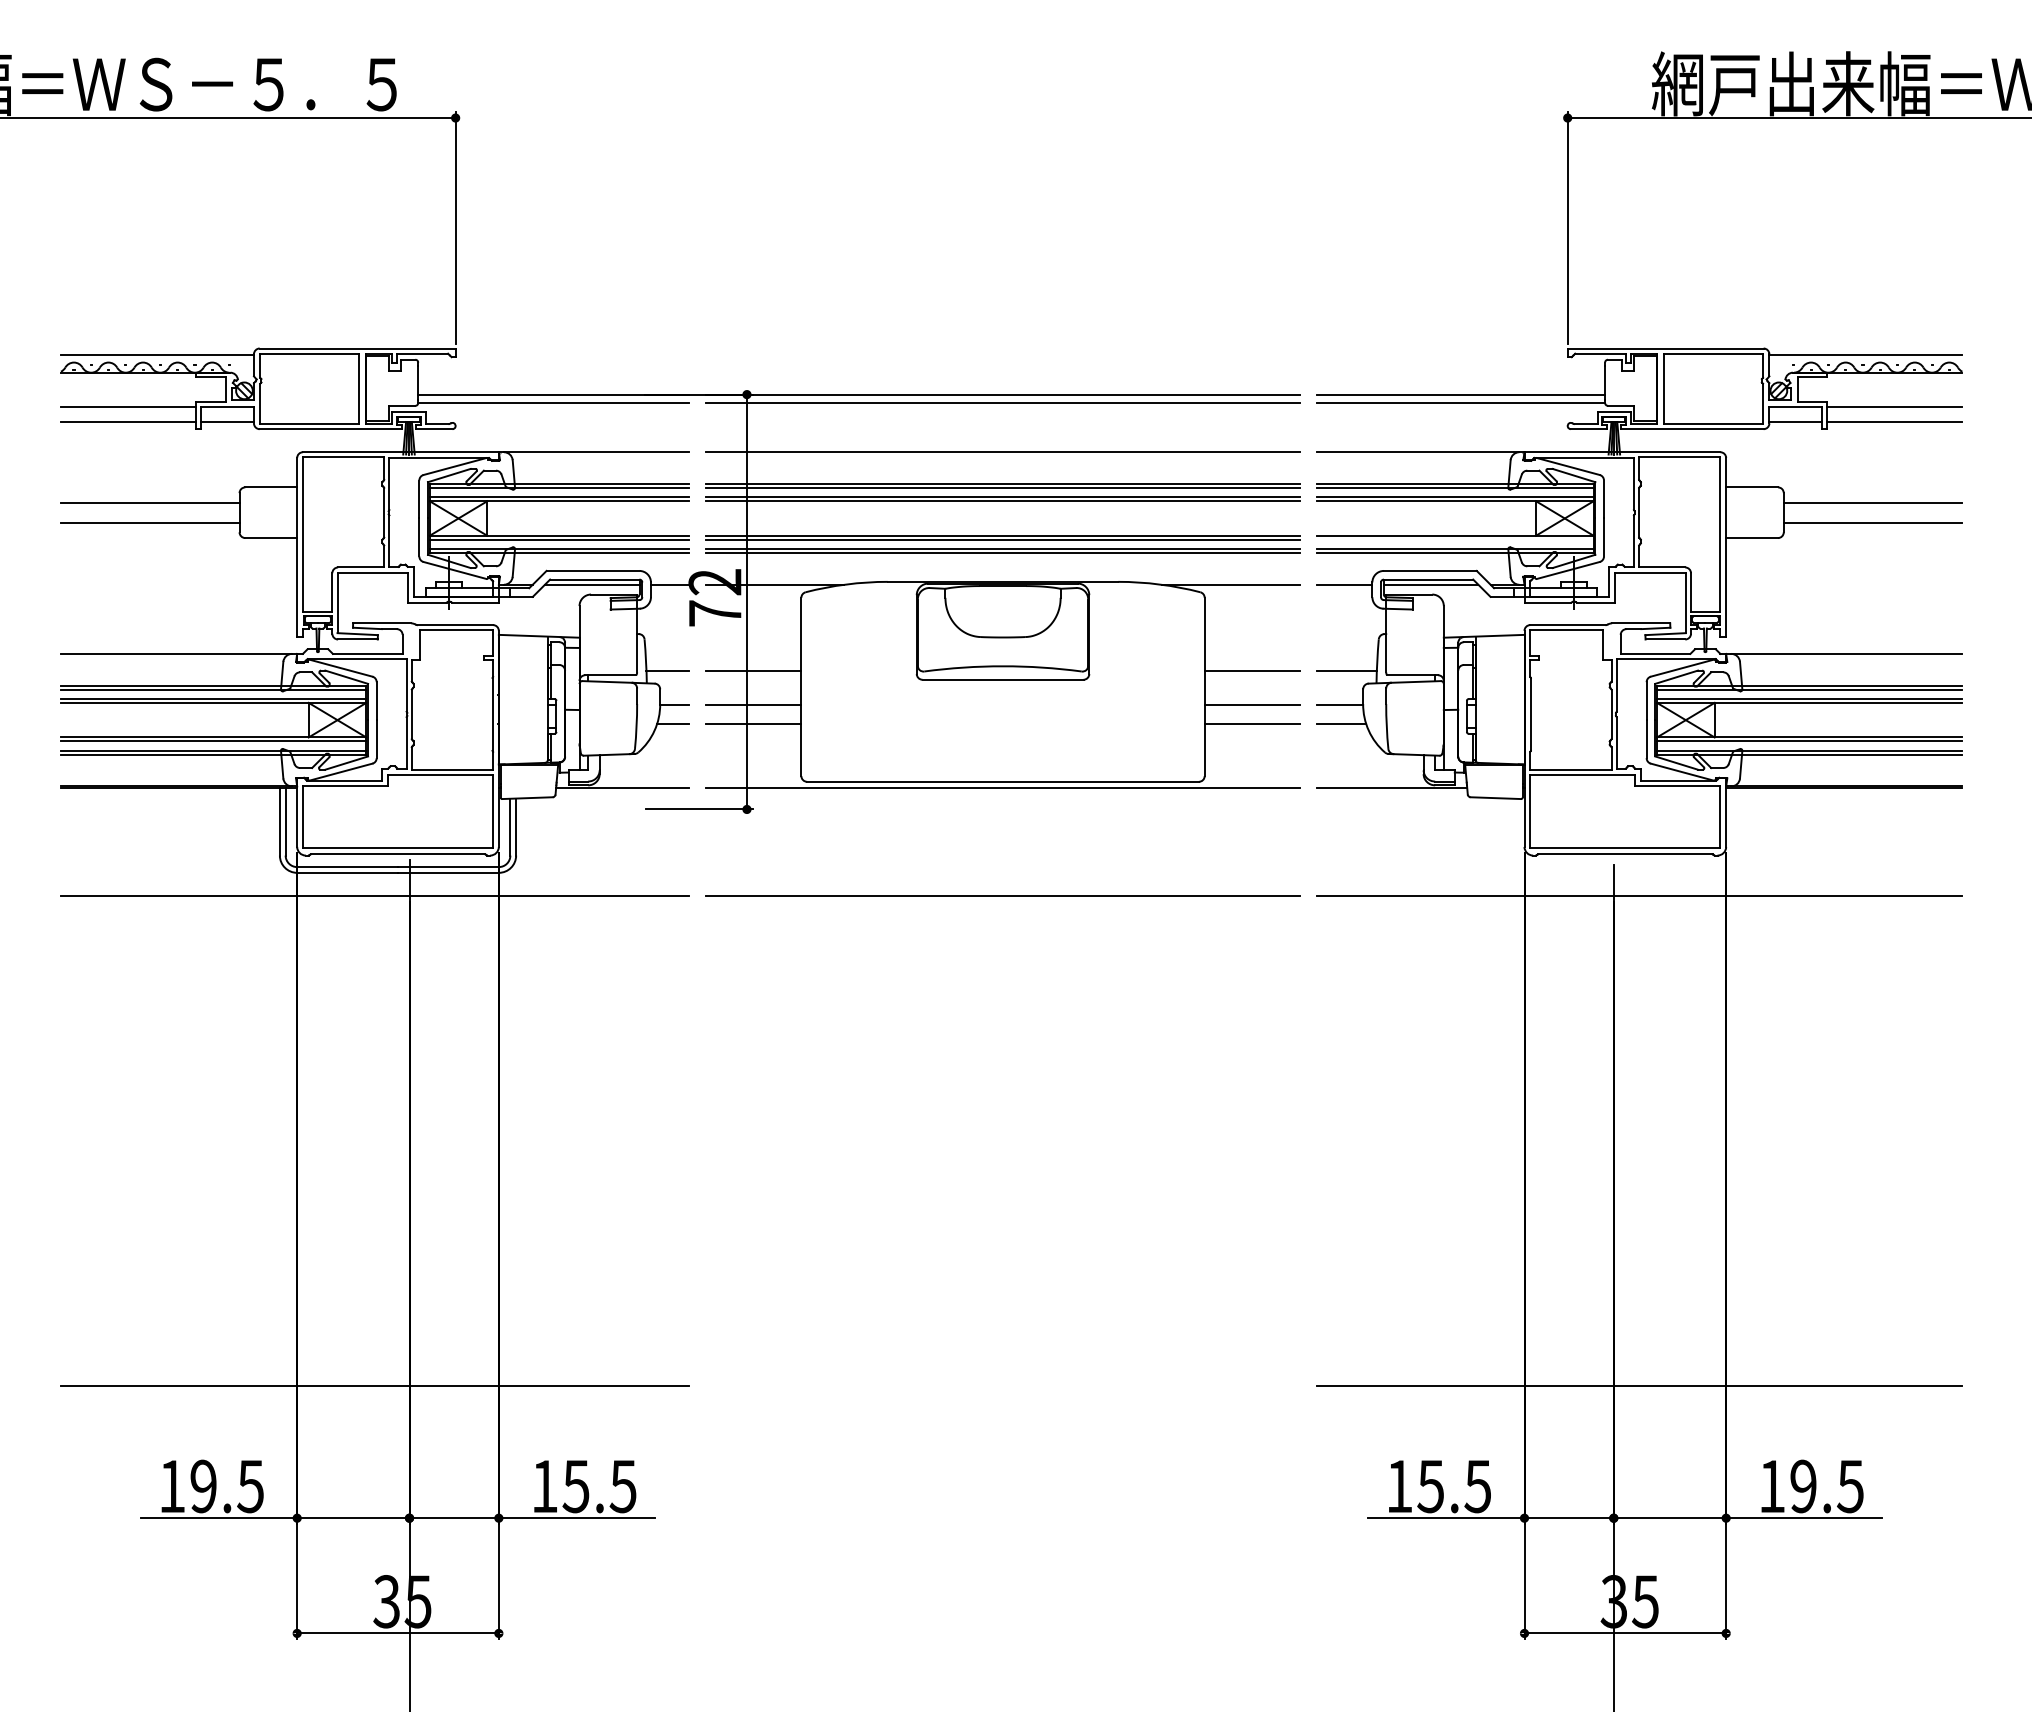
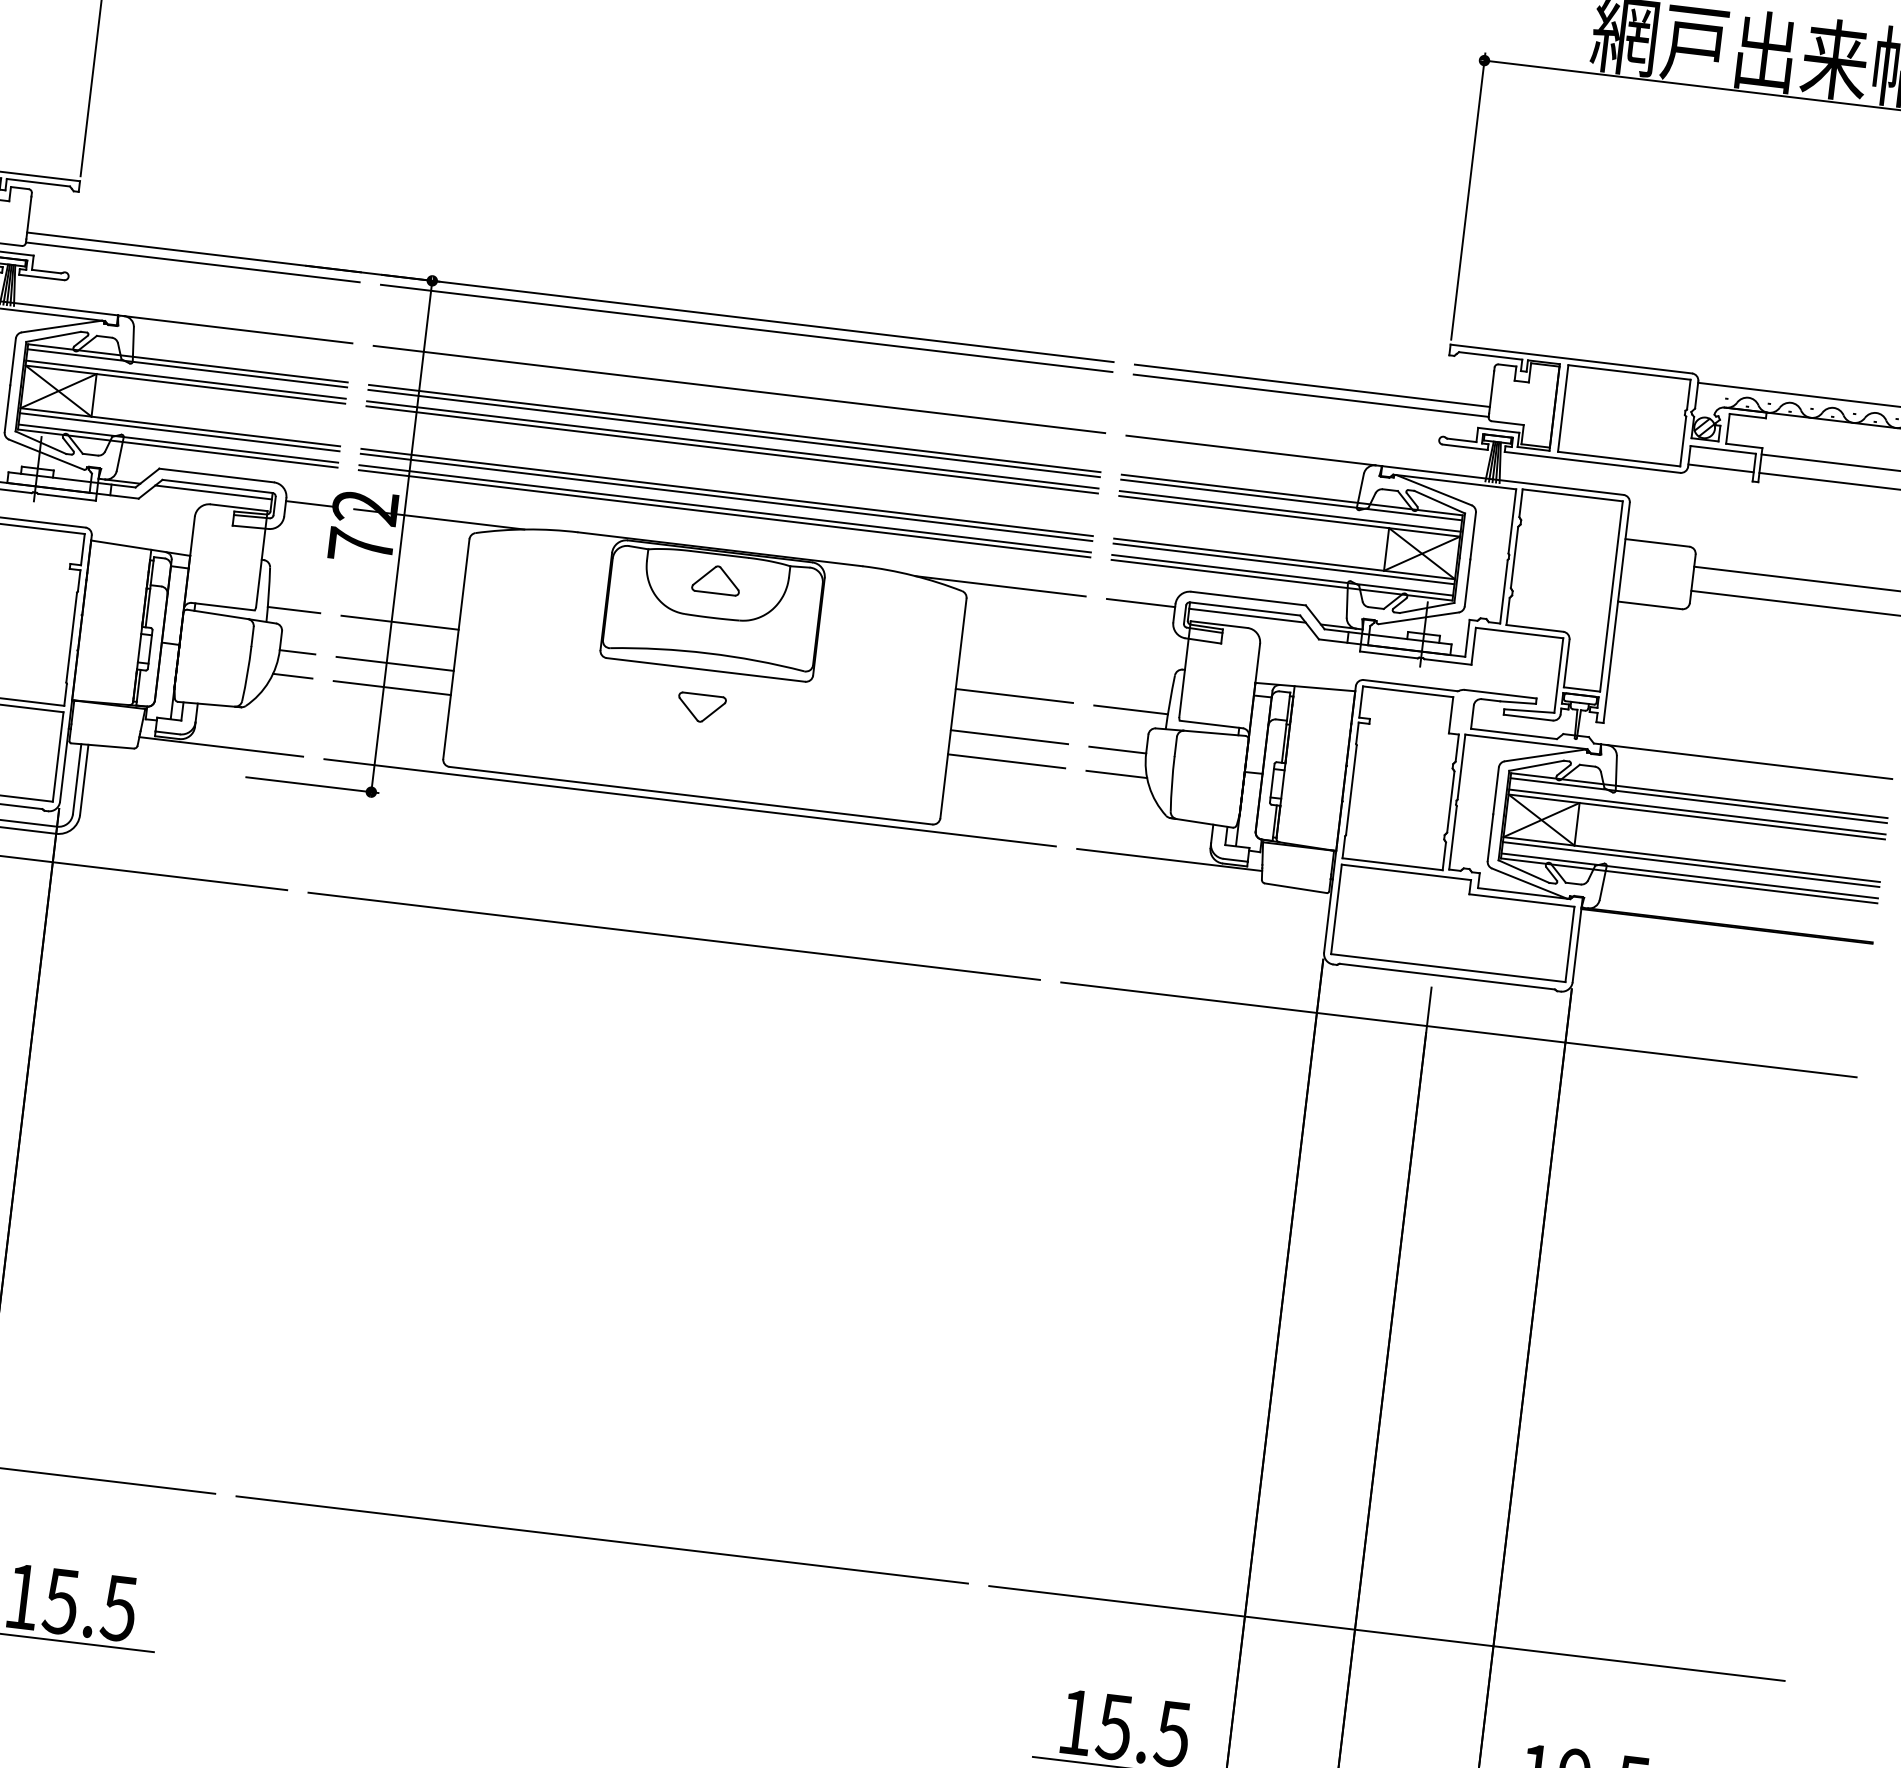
line: (1455, 539) -> (1284, 563), added
part: (1002, 606) -> (716, 579), added
part: (1002, 710) -> (700, 707), added
line: (1002, 1385) -> (601, 1539), added

